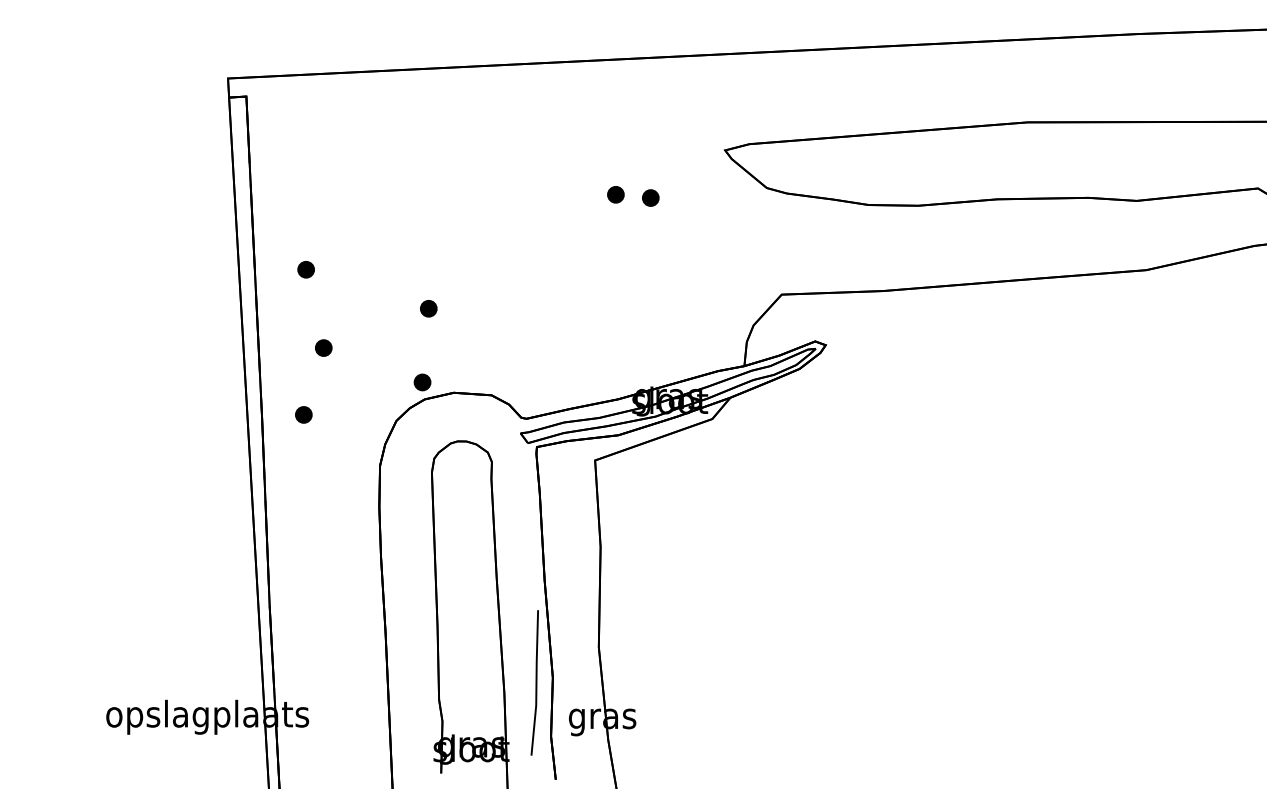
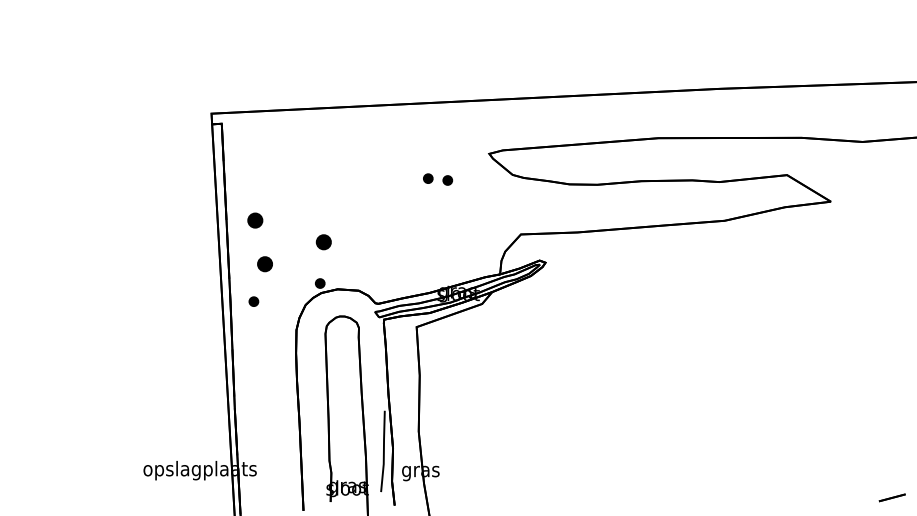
part: (304, 269) -> (254, 220), size x1.6
part: (428, 309) -> (323, 242), size x1.6
part: (322, 348) -> (264, 264), size x1.6

